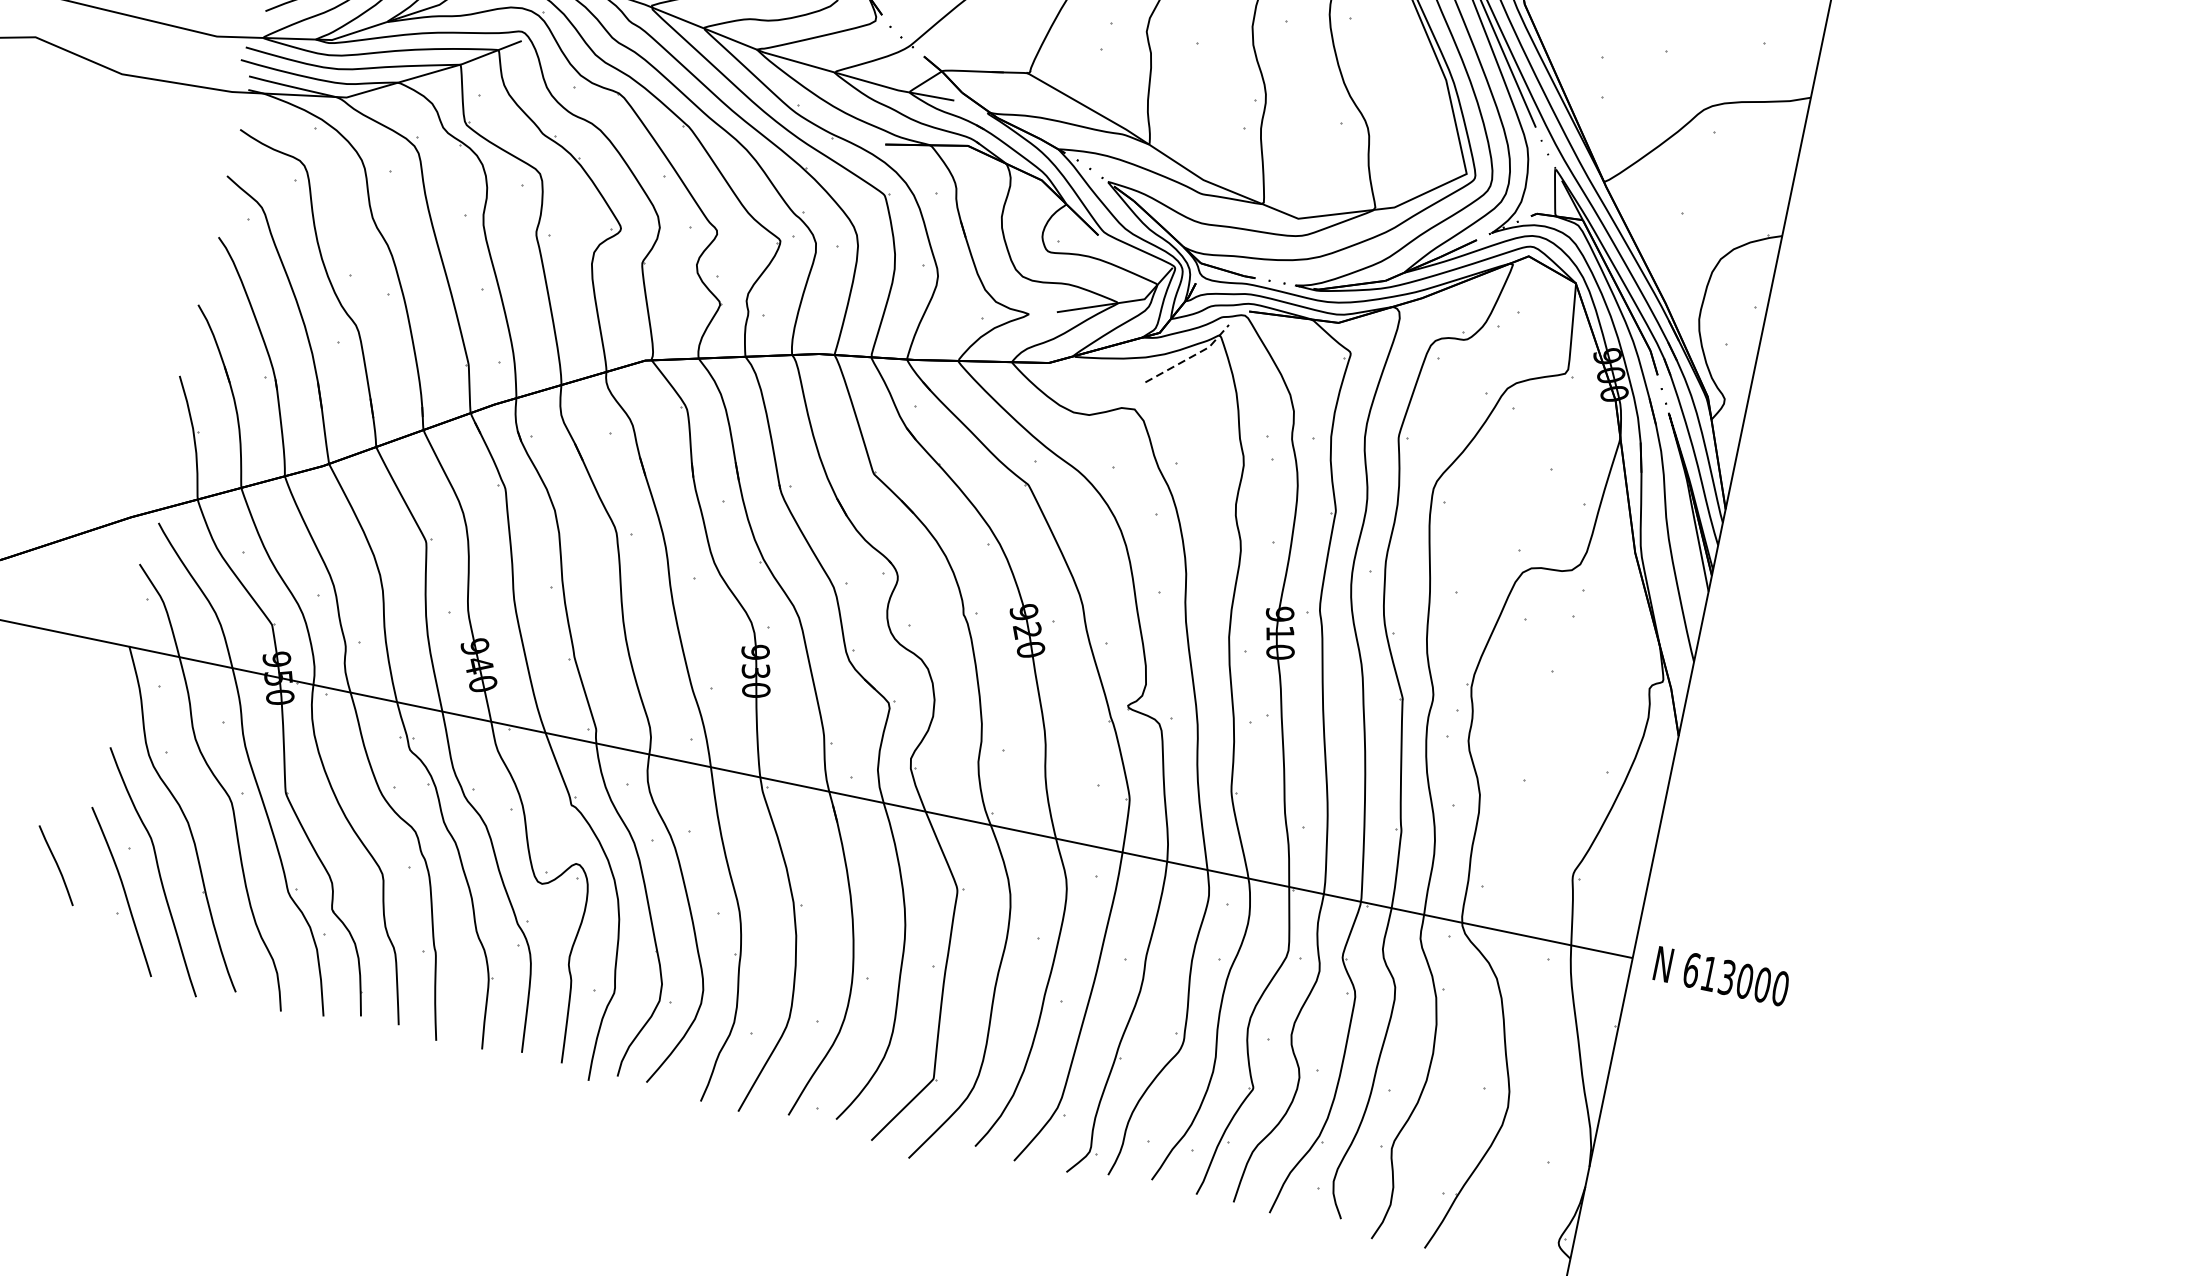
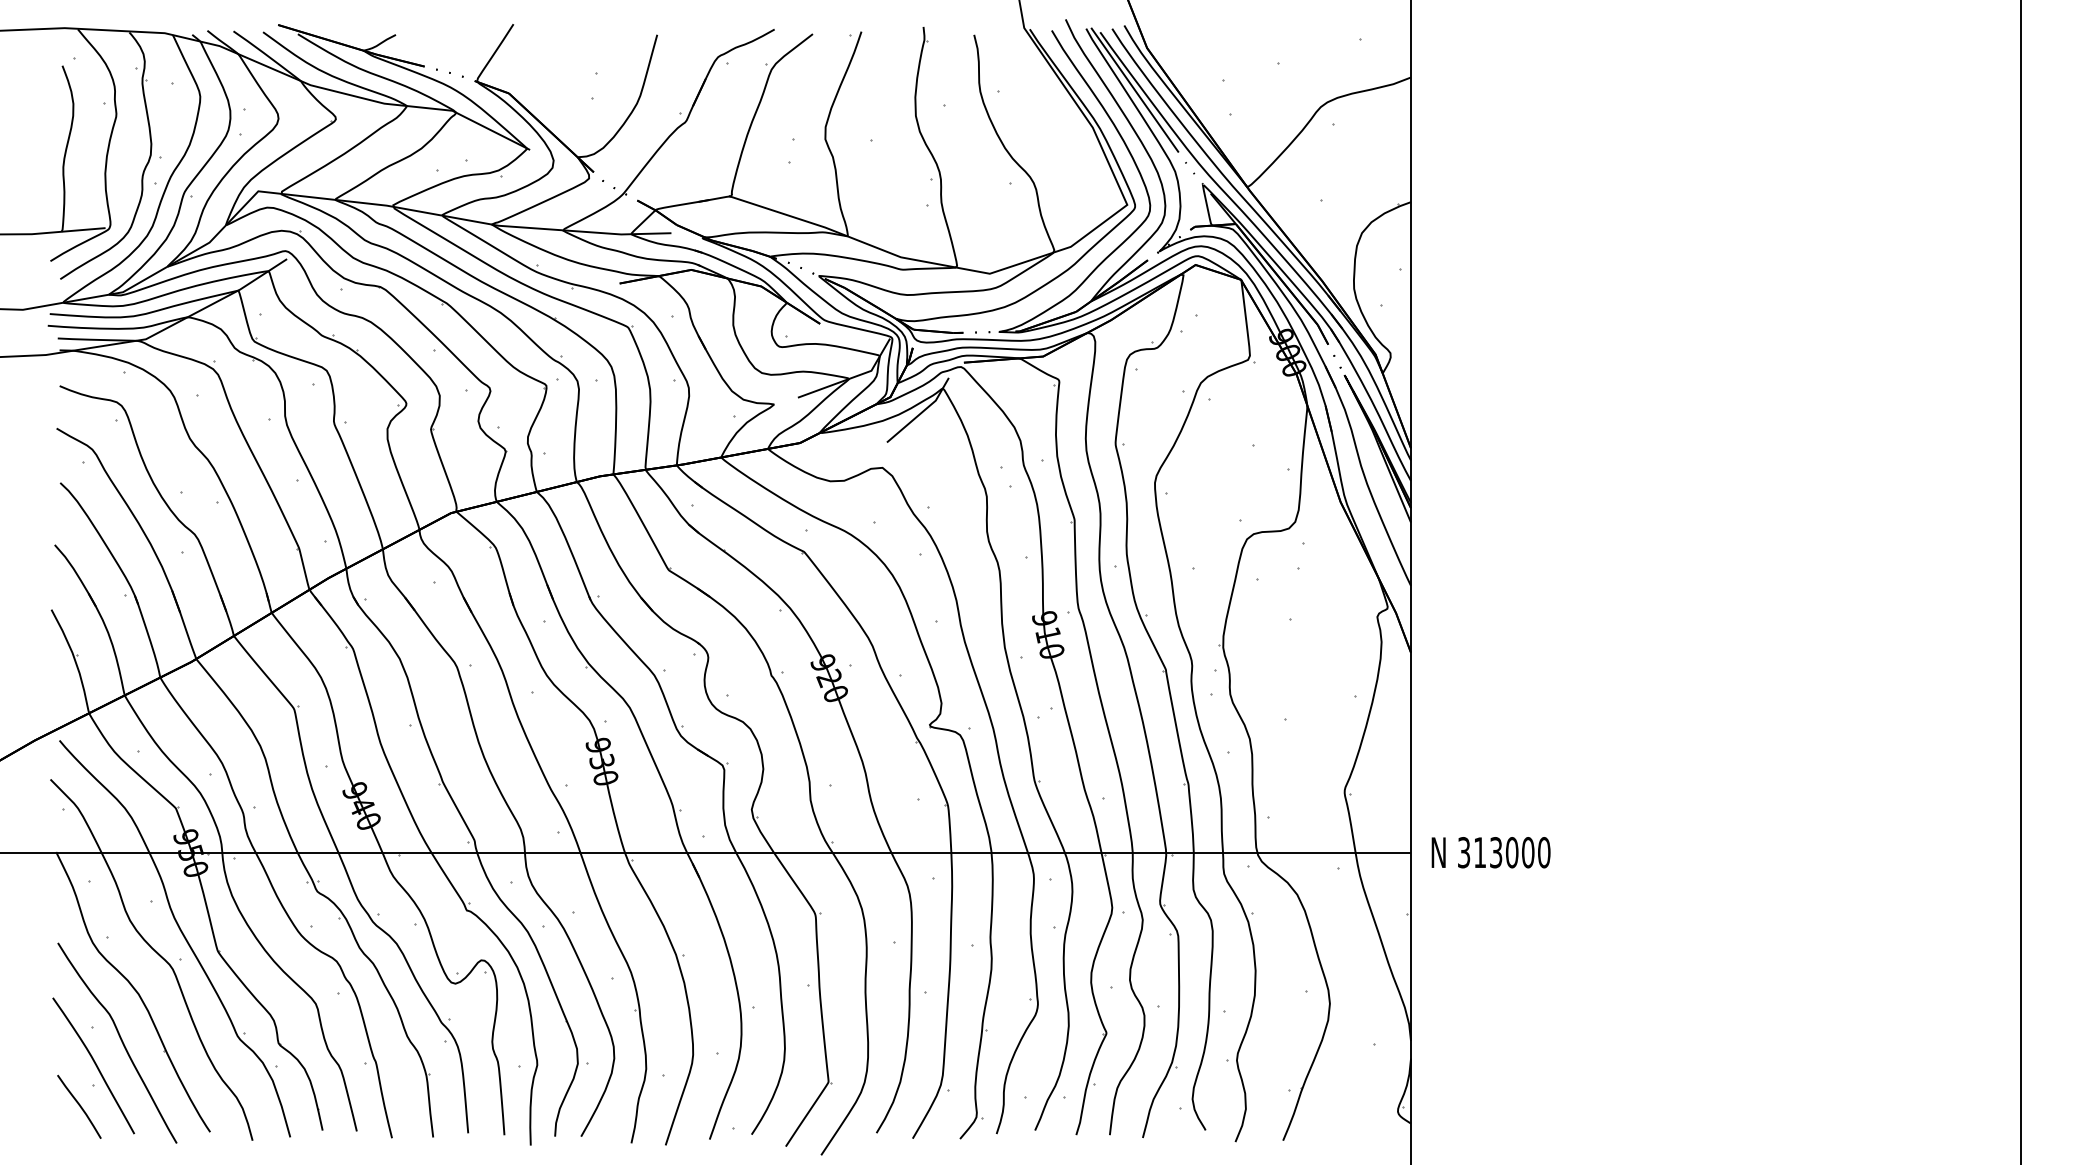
line: (1191, 357) -> (922, 412), dashed -> solid
curve: (56, 865) -> (79, 1106), moved
text: (1692, 970) -> (1464, 852), 613000 -> 313000

